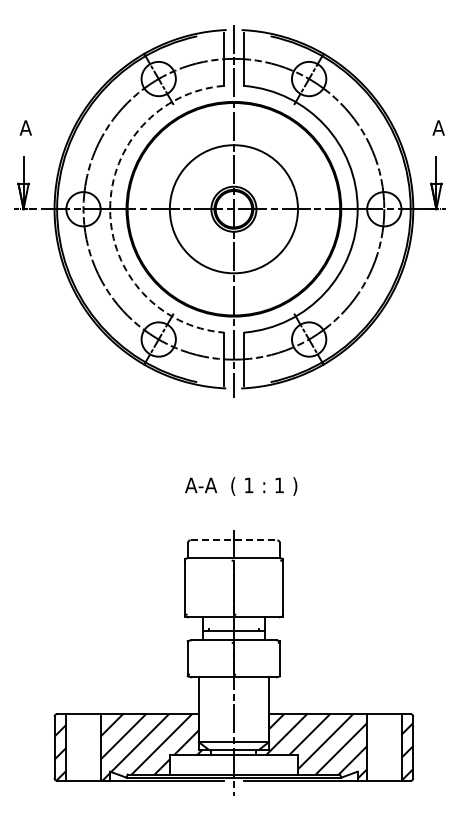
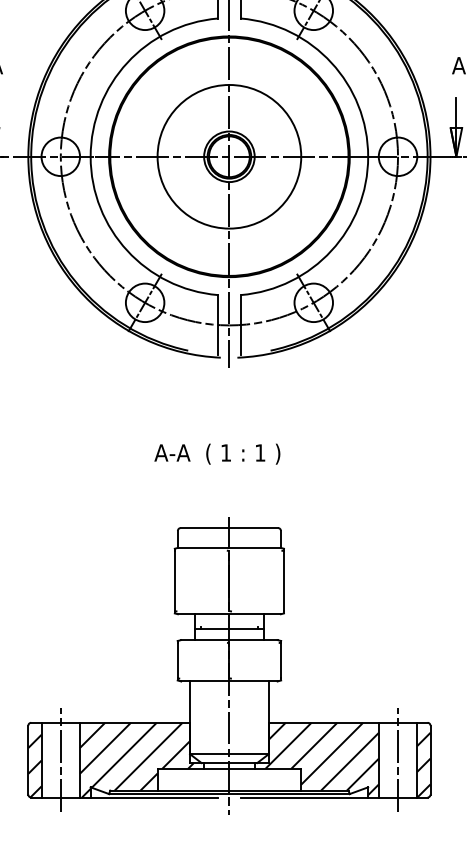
arc: (110, 209) -> (91, 157), dashed -> solid
text: (241, 486) -> (217, 454), moved
line: (234, 540) -> (230, 528), dashed -> solid
line: (83, 747) -> (60, 760), added
line: (384, 747) -> (398, 760), added

